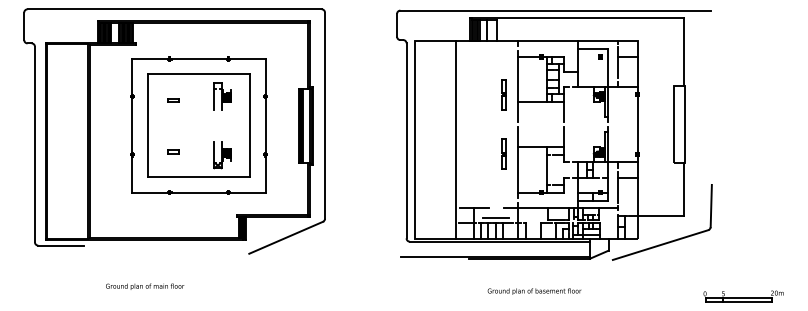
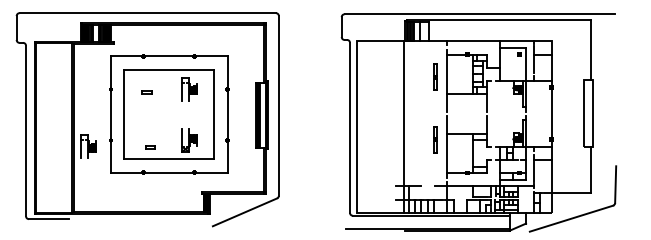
part: (503, 94) -> (434, 76), moved
line: (456, 139) -> (403, 126), moved
part: (173, 151) -> (150, 147), moved
part: (106, 162) -> (88, 146), added
line: (495, 218) -> (427, 195), removed

